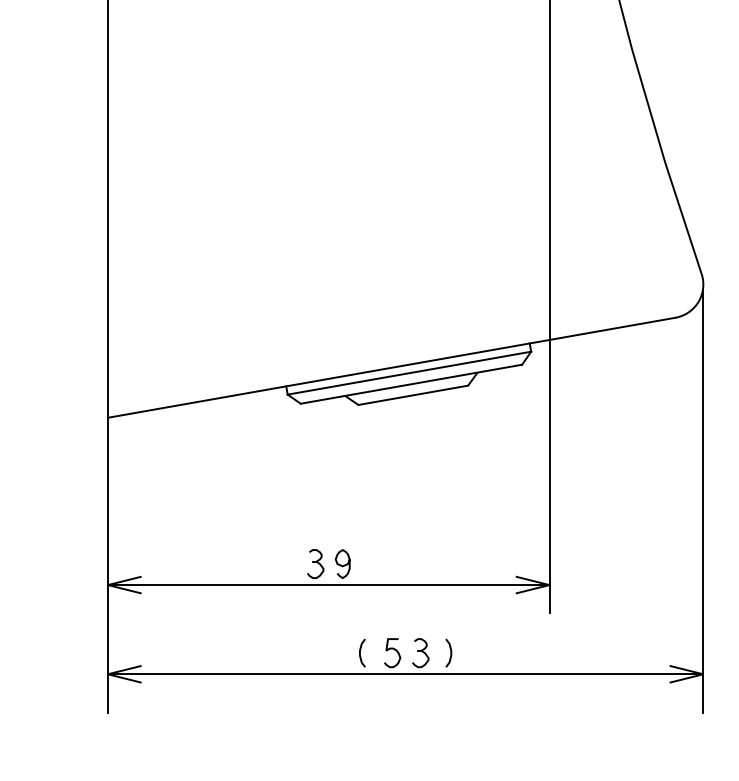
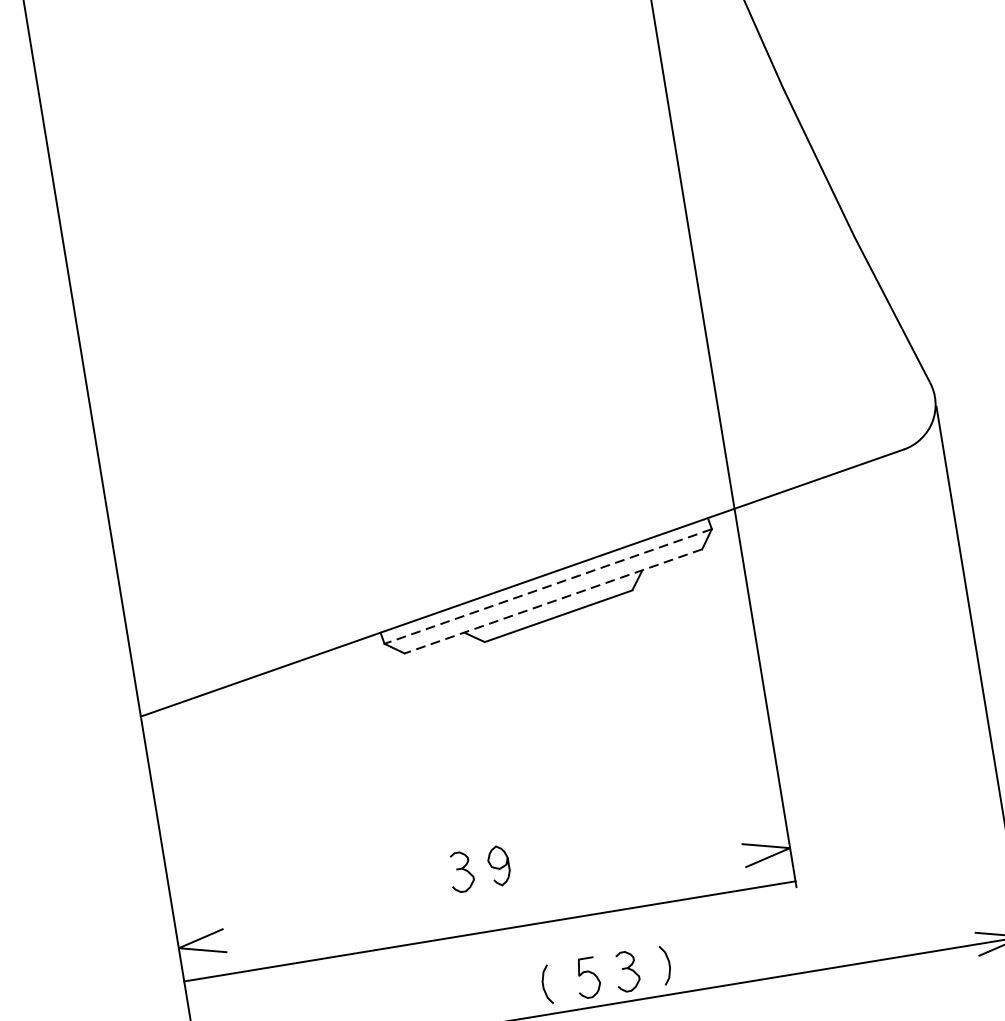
line: (409, 373) -> (548, 586), solid -> dashed
line: (410, 384) -> (552, 601), solid -> dashed
line: (328, 585) -> (489, 932), moved

